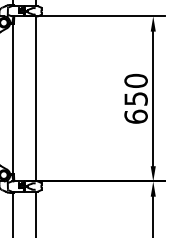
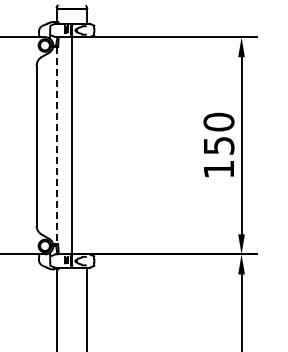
line: (12, 98) -> (56, 145), solid -> dashed
line: (35, 98) -> (71, 145), moved
text: (135, 116) -> (218, 169), 650 -> 150

